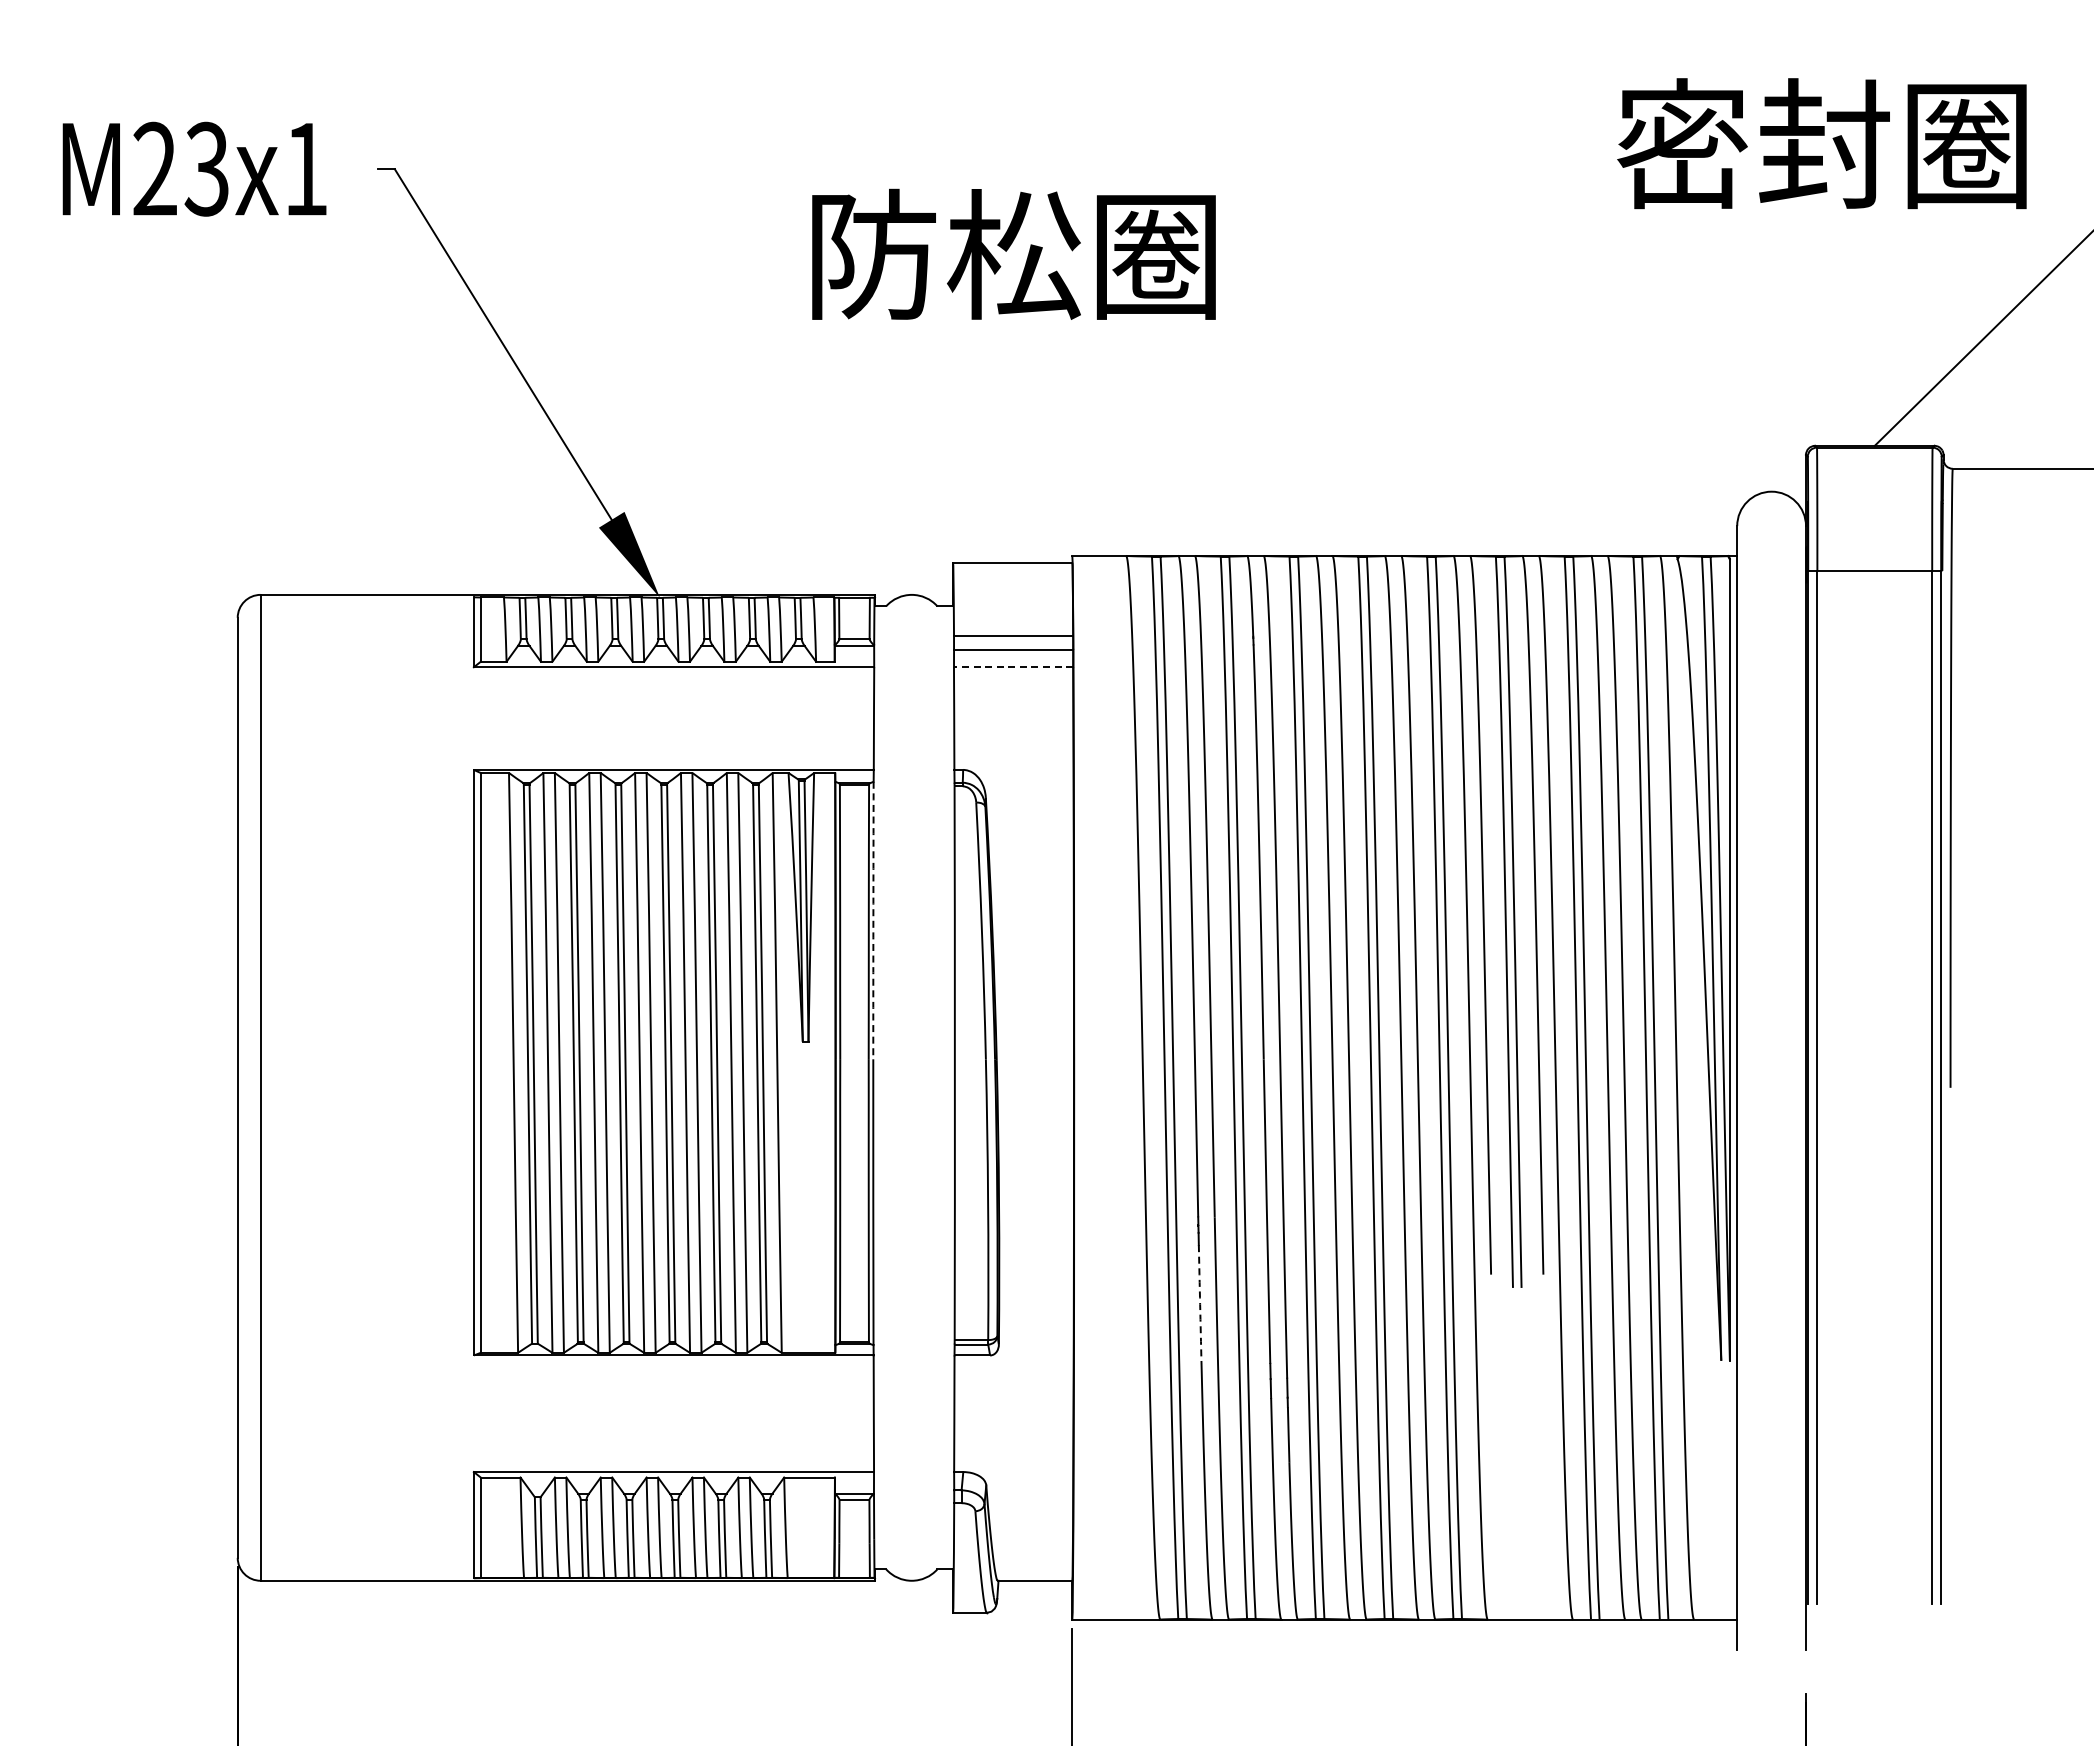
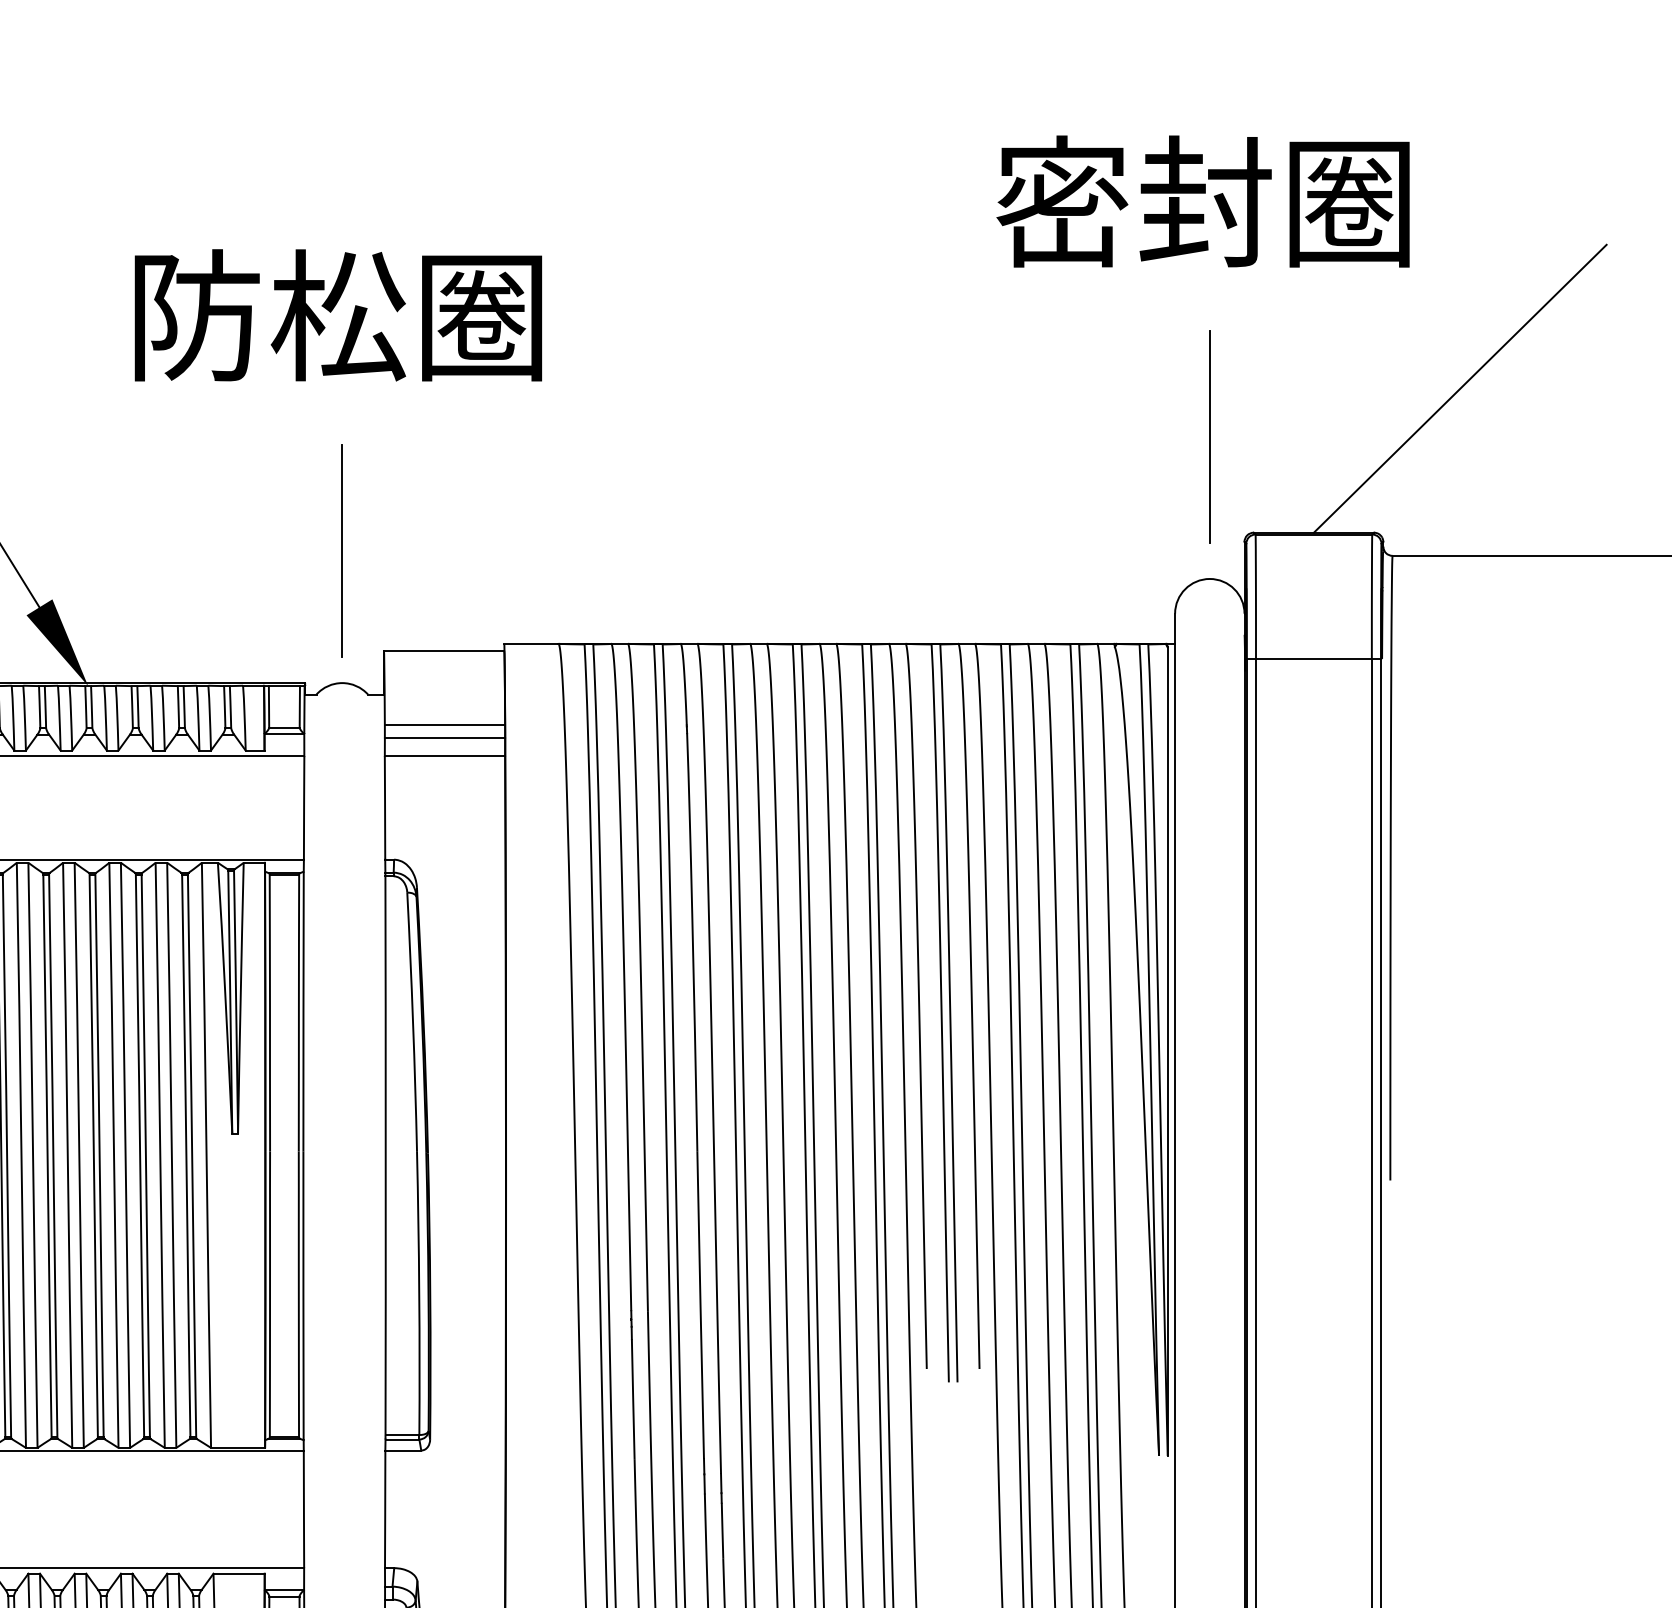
text: (1821, 143) -> (1202, 201), moved
text: (1013, 253) -> (337, 314), moved
line: (1771, 350) -> (1209, 436), added
line: (911, 463) -> (341, 550), added
line: (1013, 667) -> (444, 756), dashed -> solid
arc: (873, 920) -> (303, 1011), dashed -> solid
arc: (1200, 1304) -> (633, 1399), dashed -> solid

